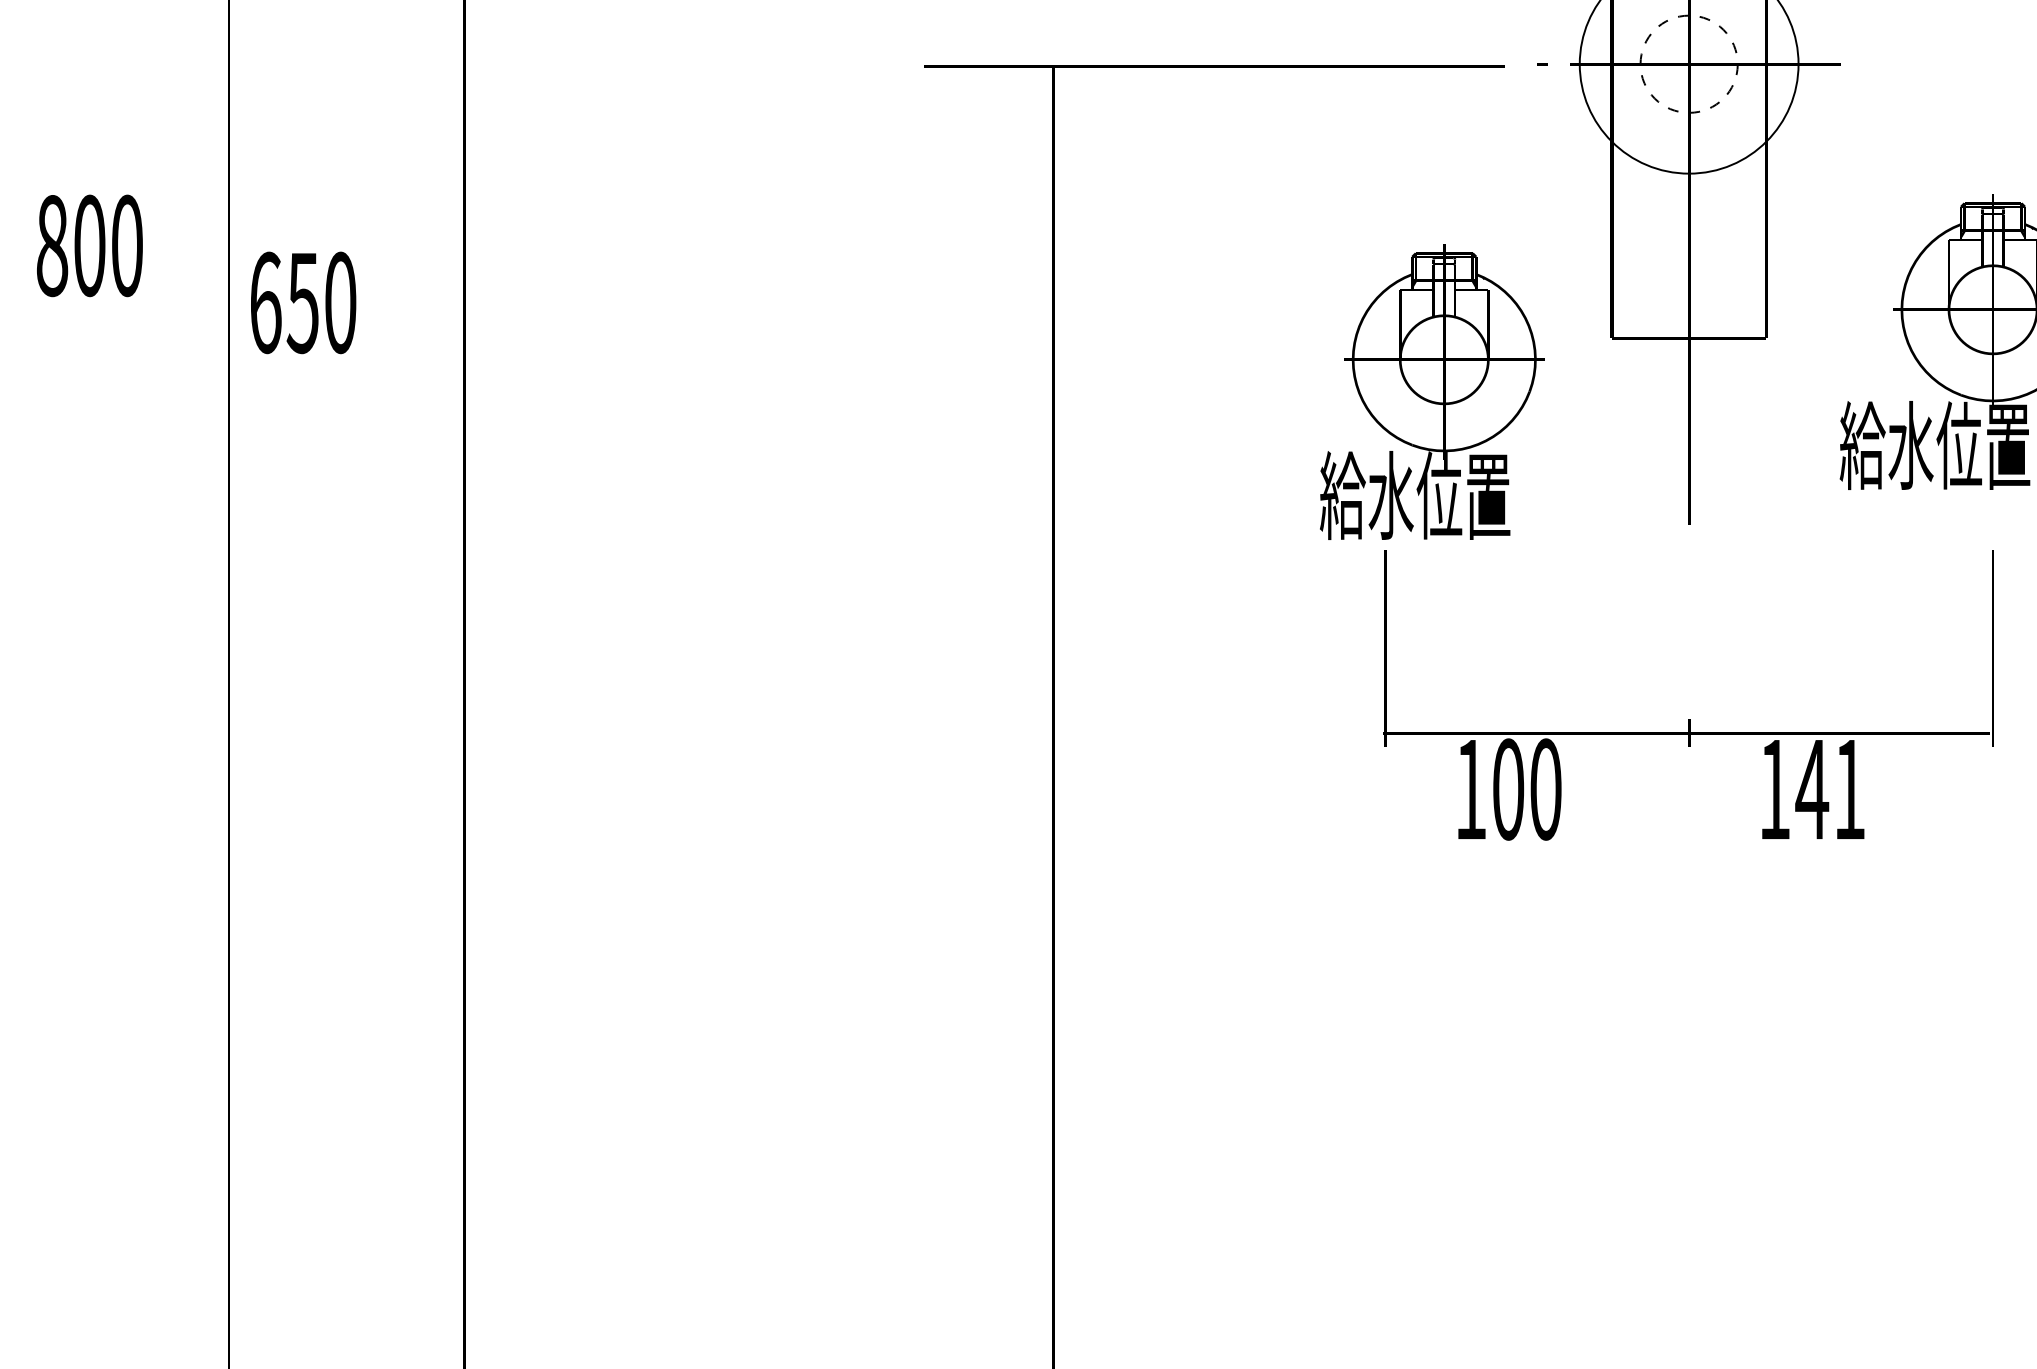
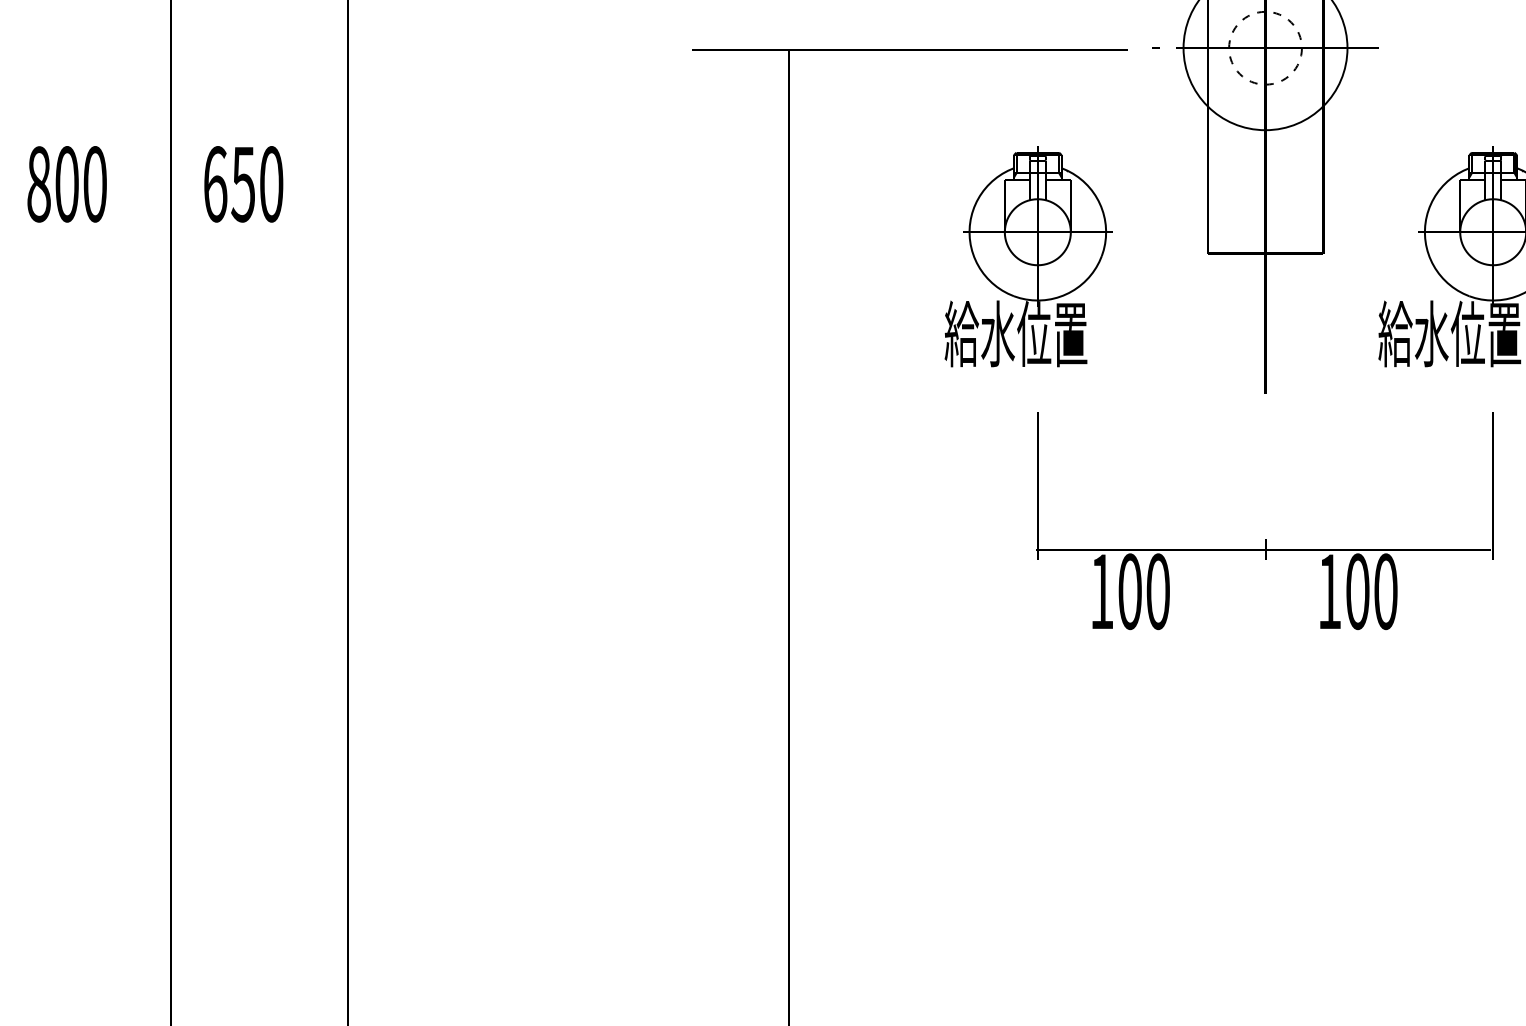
text: (303, 302) -> (243, 184), moved
text: (1432, 391) -> (1029, 255), moved
text: (1830, 789) -> (1371, 591), 141 -> 100

